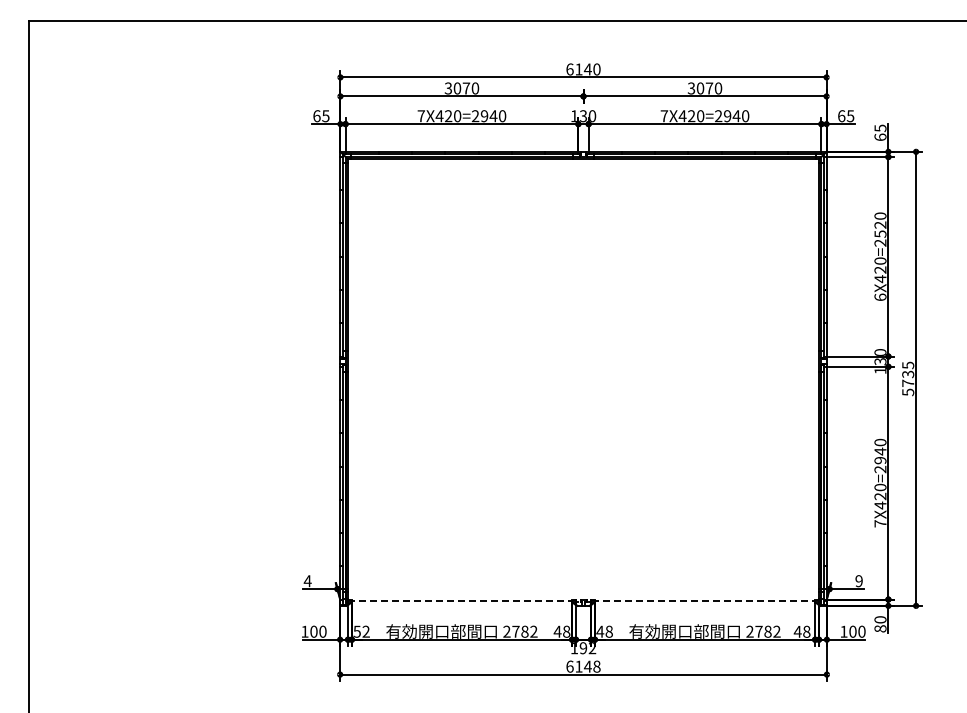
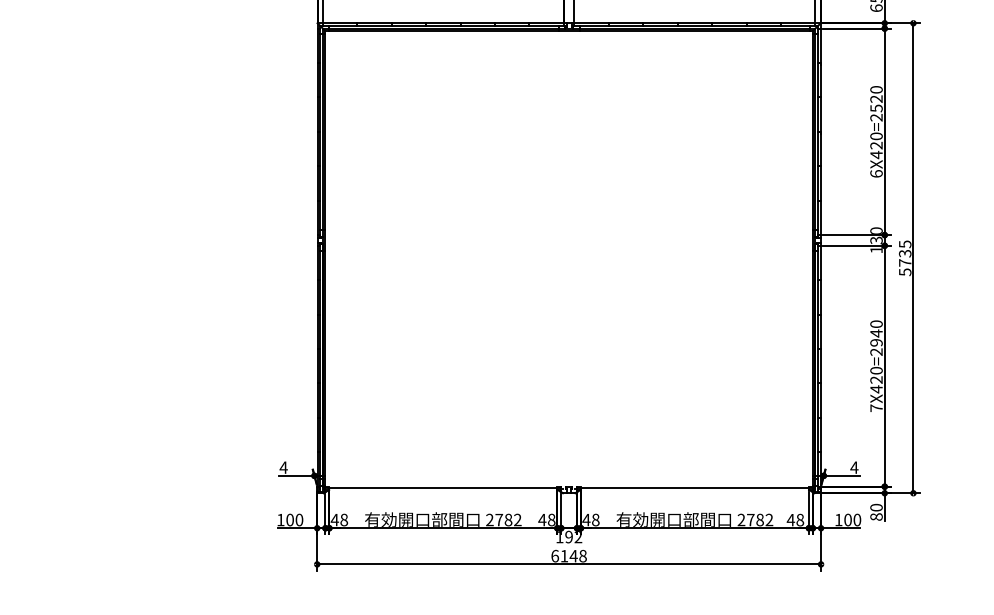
text: (859, 581) -> (854, 468), 9 -> 4
line: (461, 601) -> (442, 488), dashed -> solid
line: (705, 601) -> (695, 488), dashed -> solid
text: (361, 631) -> (339, 519), 52 -> 48

